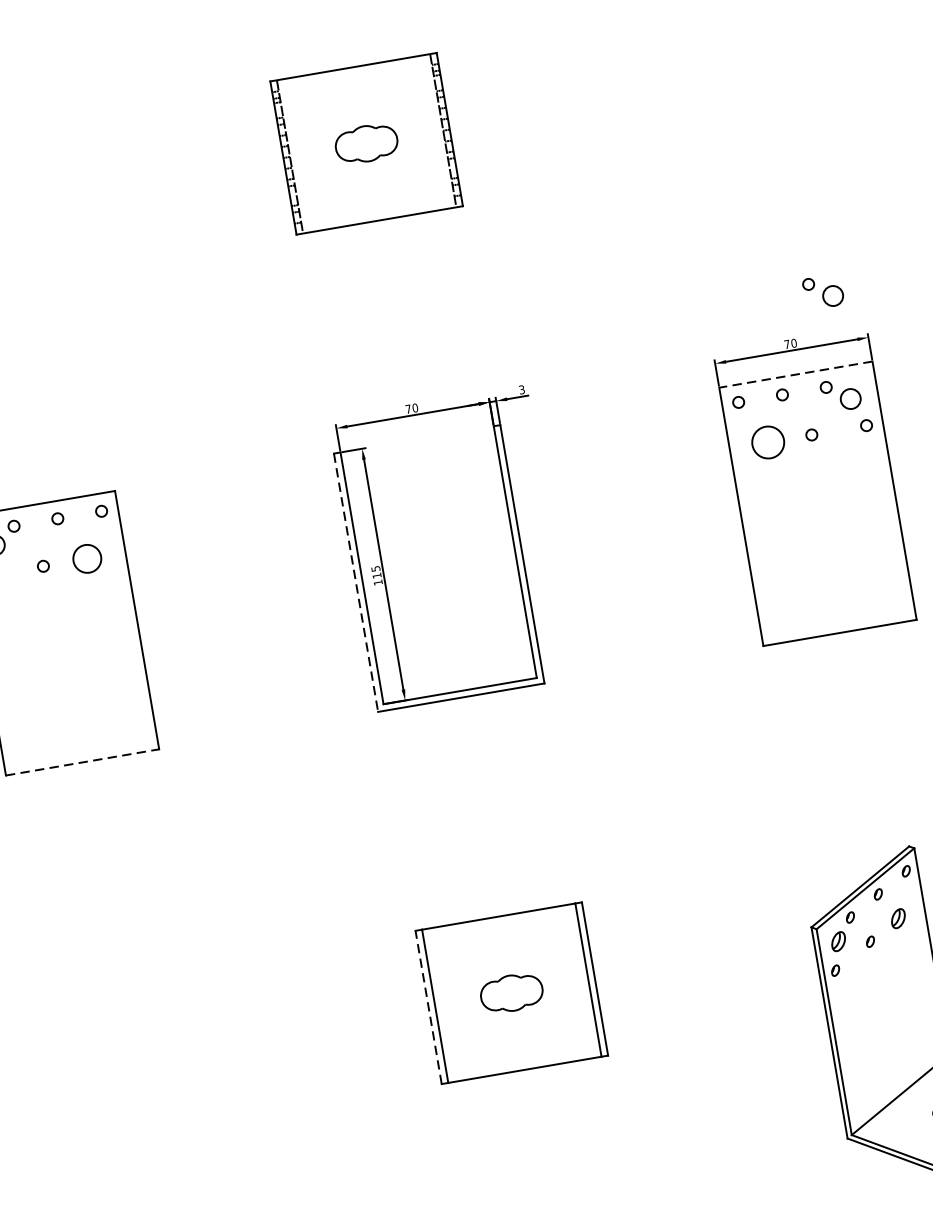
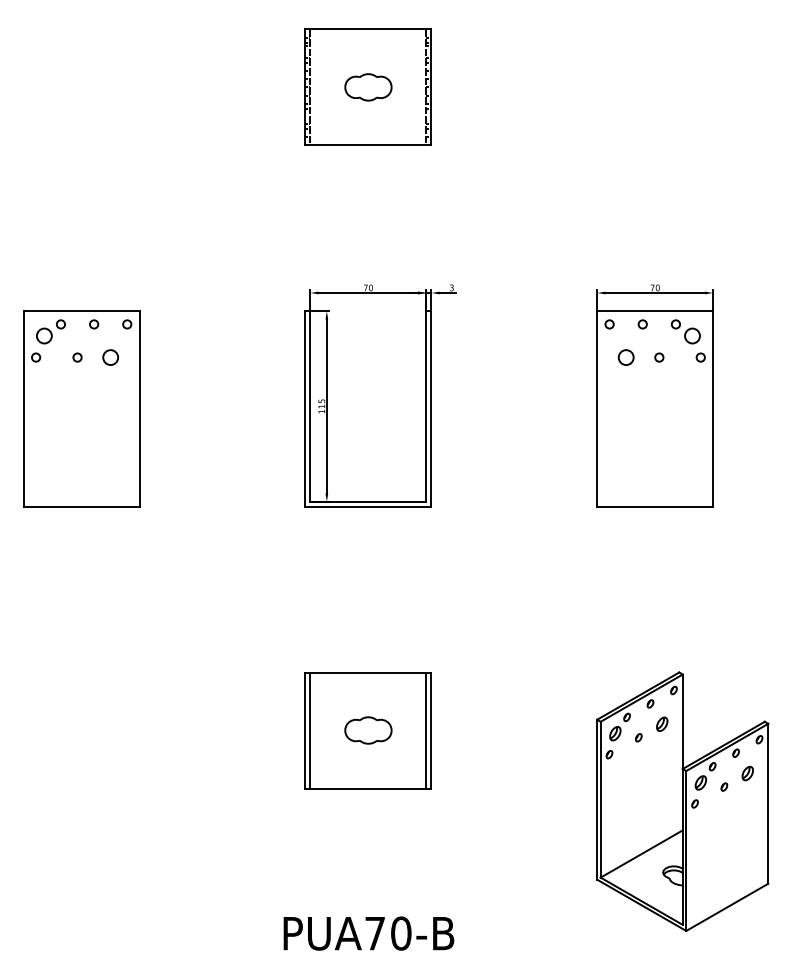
part: (822, 291) -> (685, 253), removed
line: (795, 375) -> (654, 311), dashed -> solid
circle: (767, 442) -> (625, 357), size x0.62
circle: (86, 558) -> (110, 357), size x0.71
line: (355, 582) -> (305, 408), dashed -> solid
line: (83, 761) -> (82, 506), dashed -> solid
line: (428, 1007) -> (305, 730), dashed -> solid

